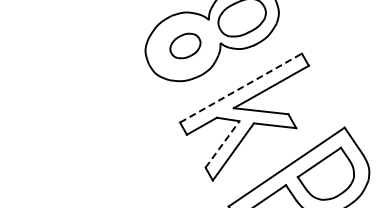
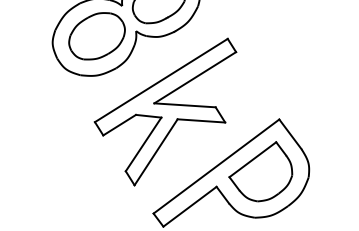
part: (185, 45) -> (97, 35), size x1.67
line: (241, 87) -> (161, 79), dashed -> solid
line: (222, 144) -> (143, 144), dashed -> solid

